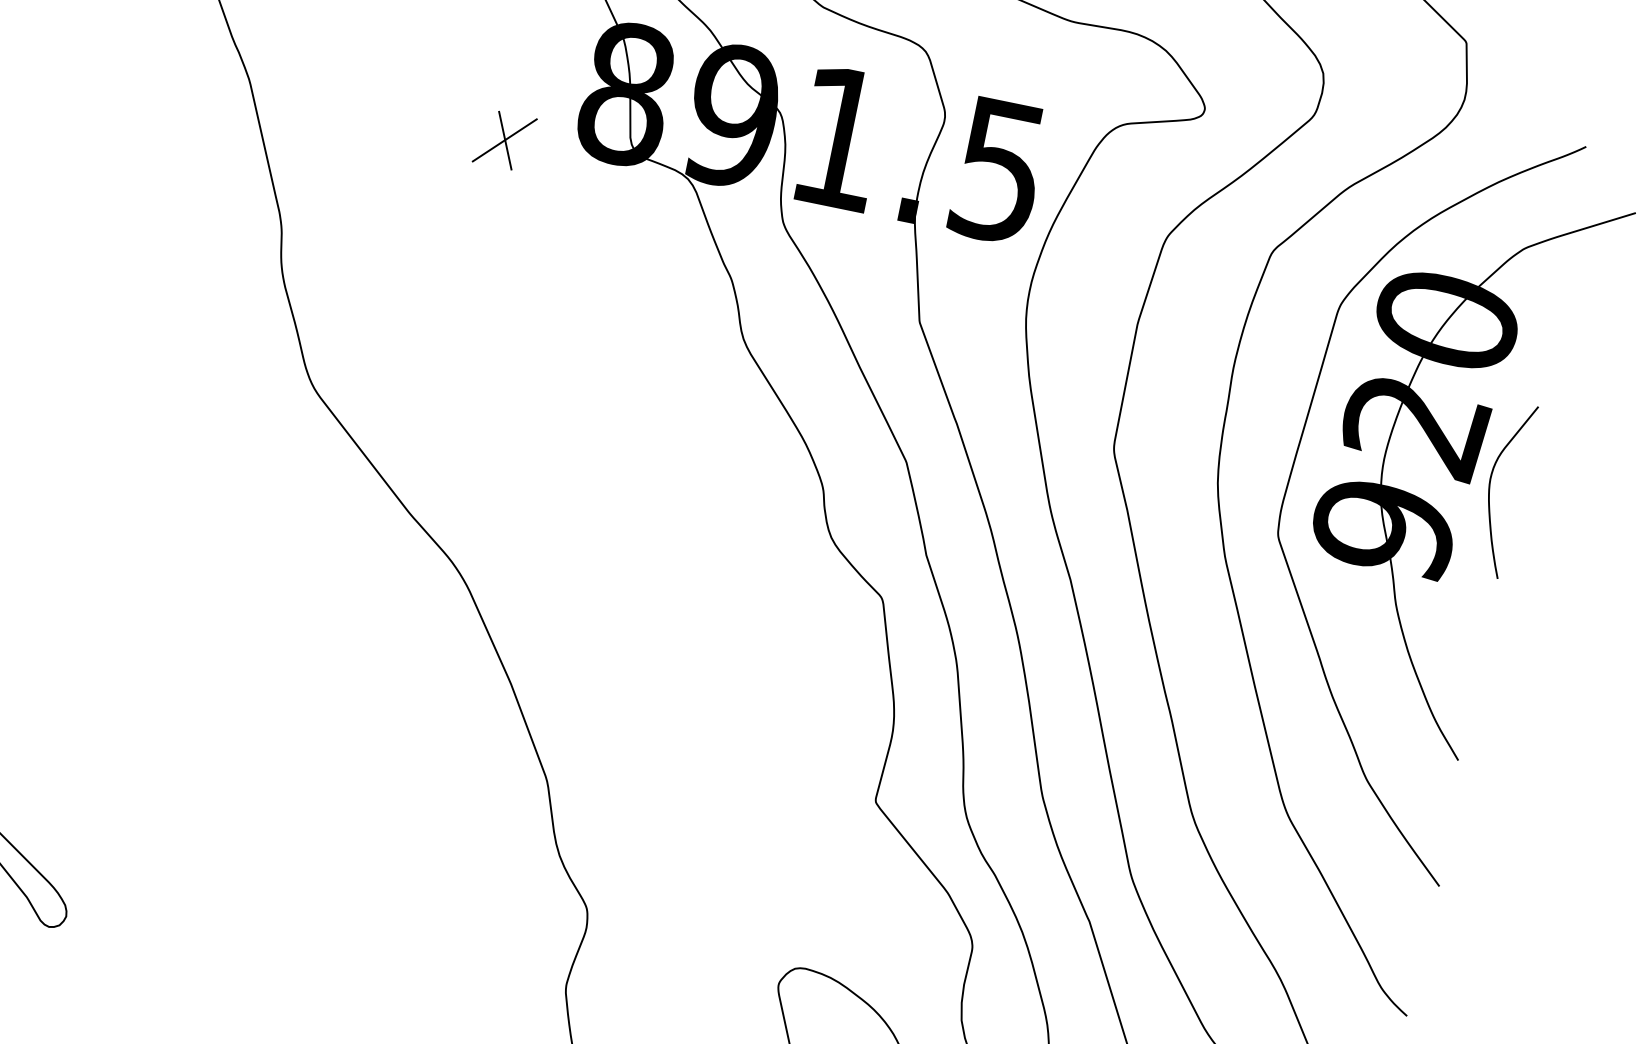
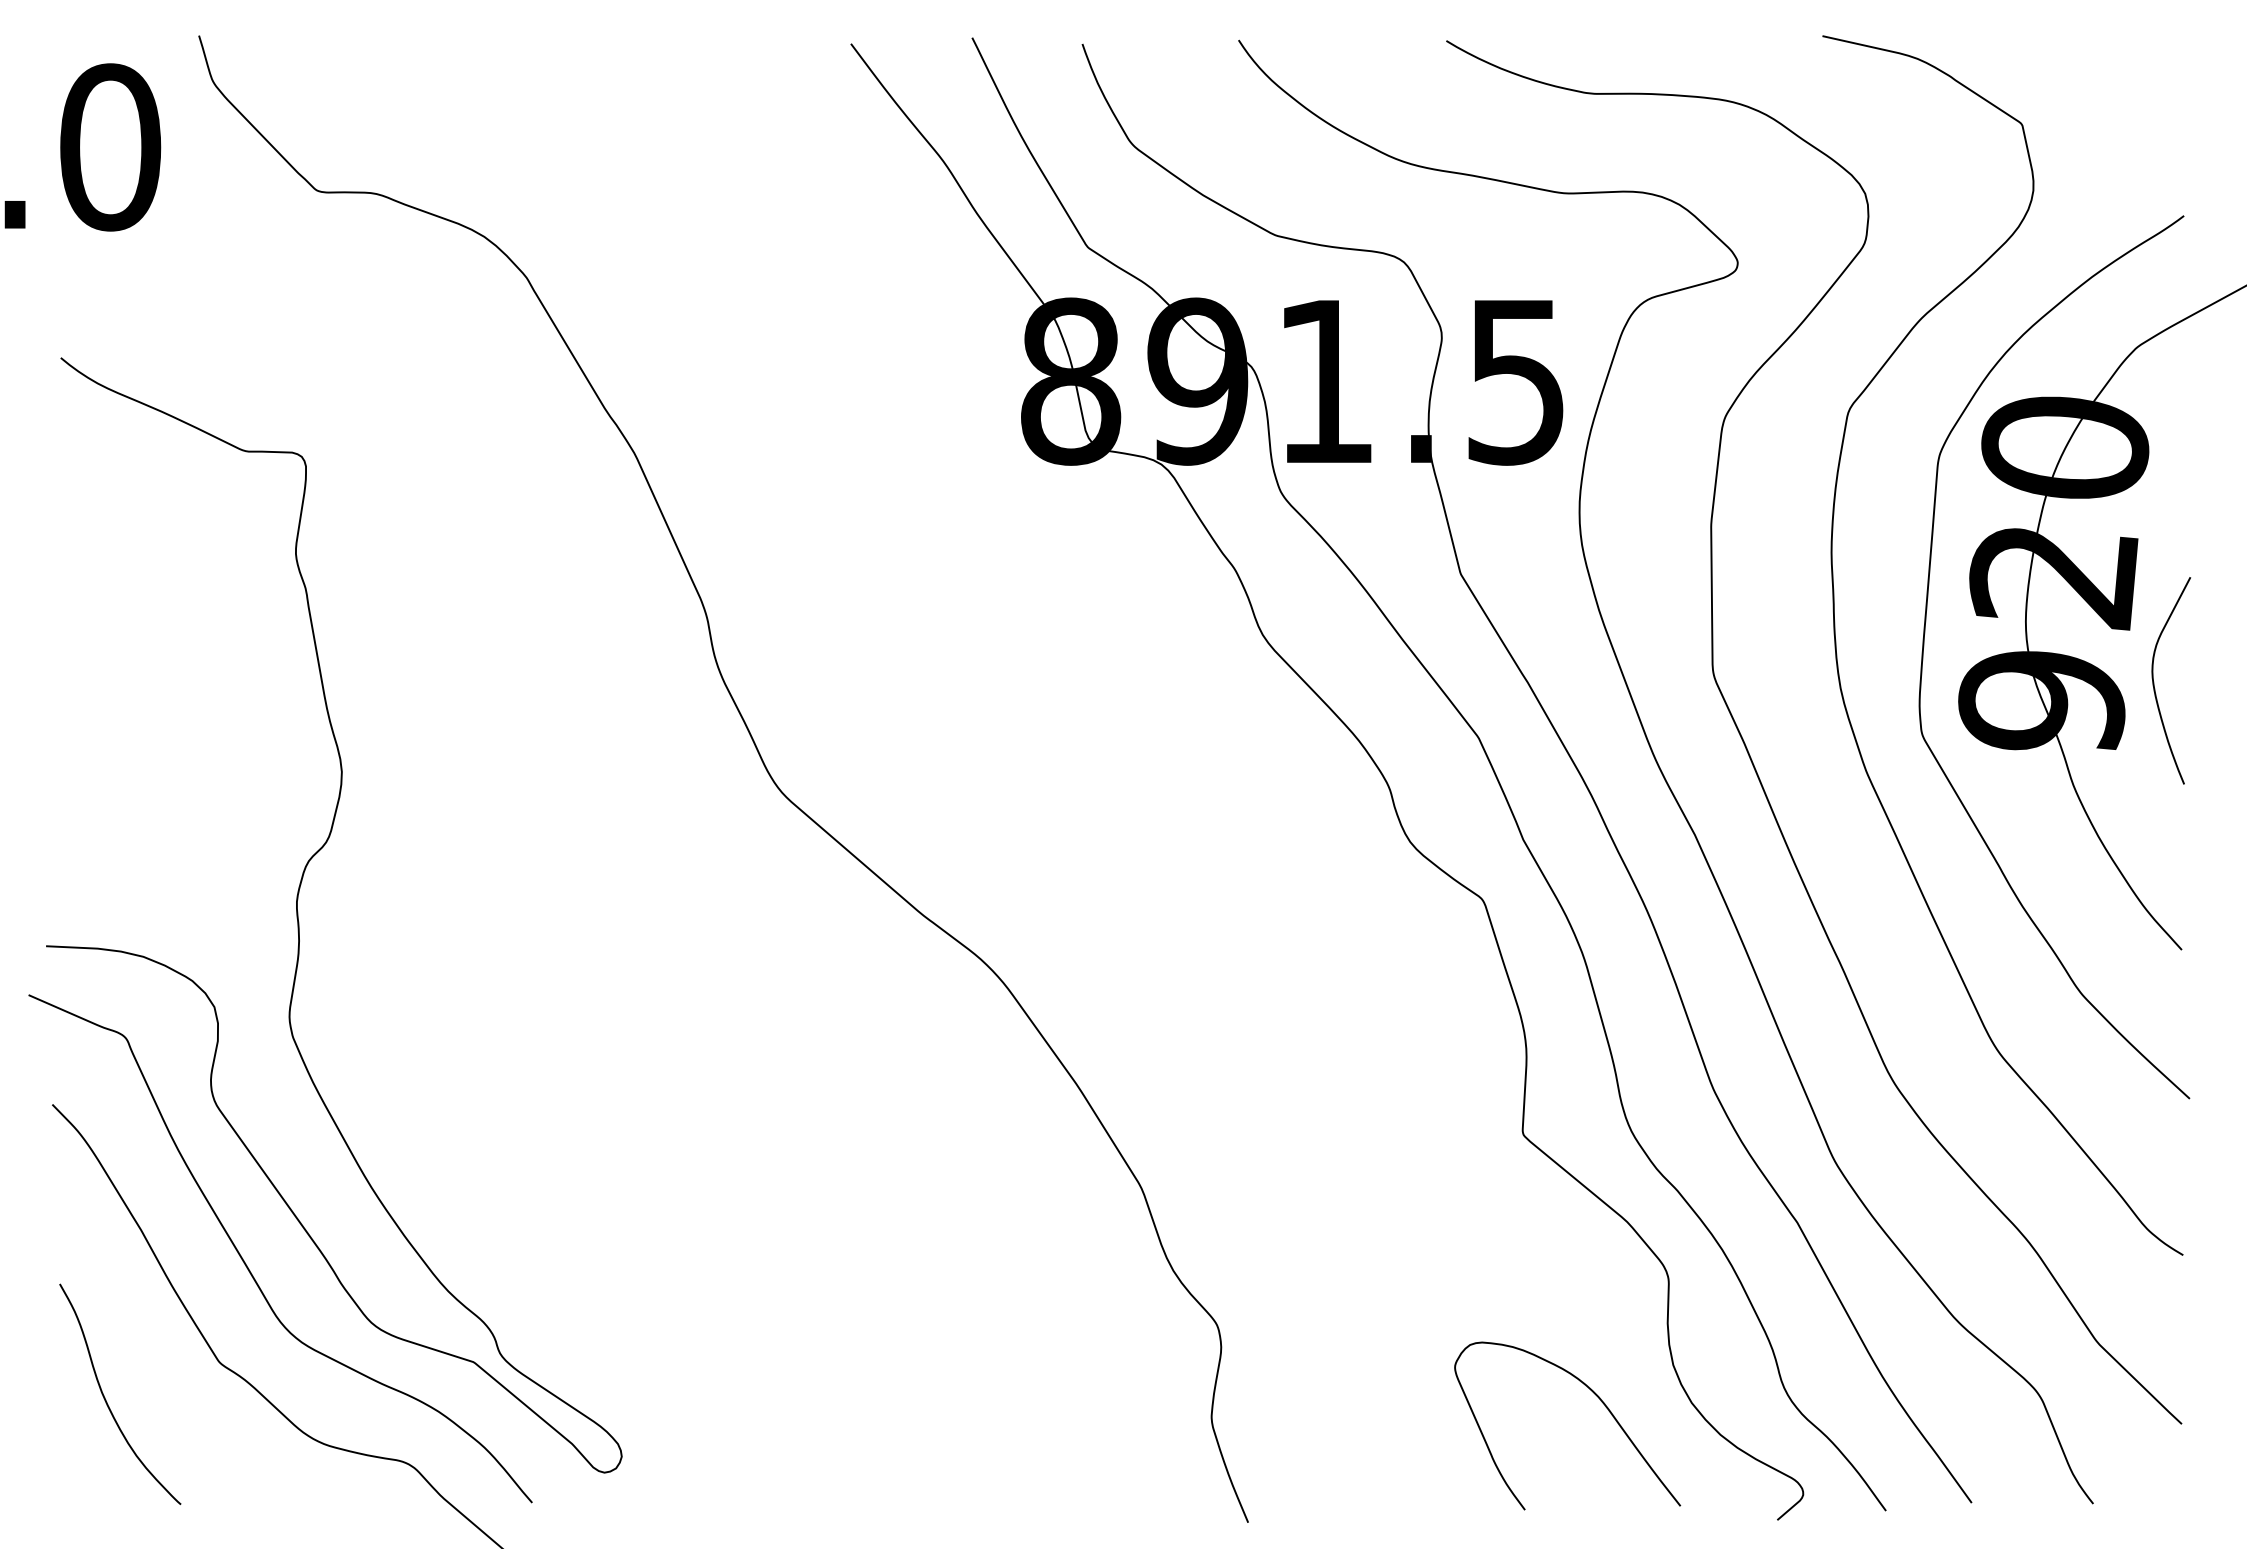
part: (504, 139) -> (941, 462), removed
curve: (1490, 488) -> (2154, 682), moved

